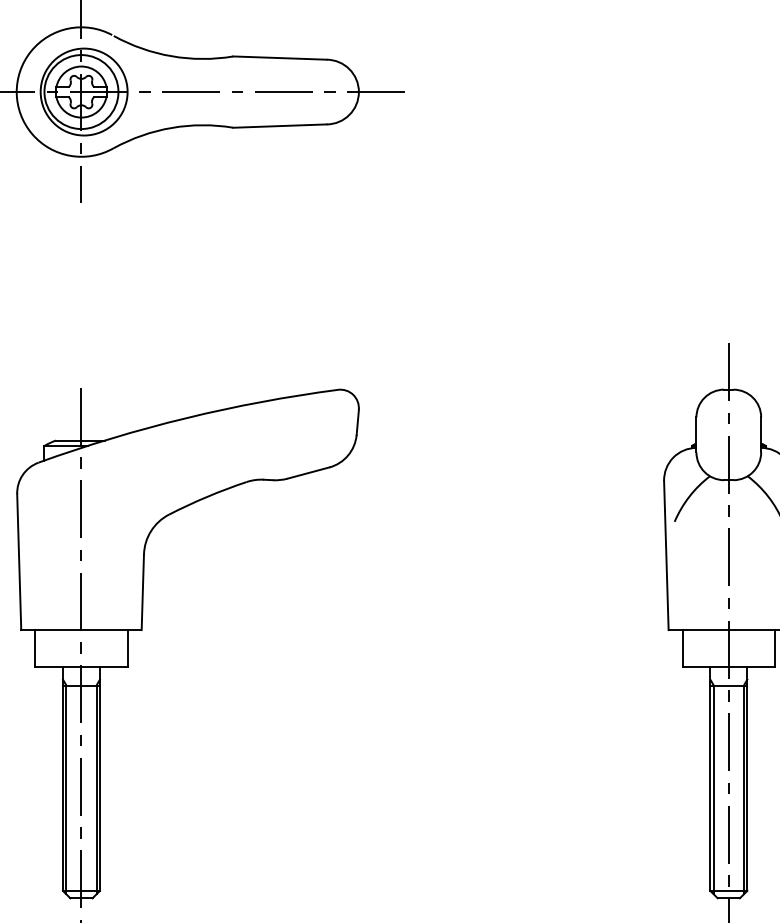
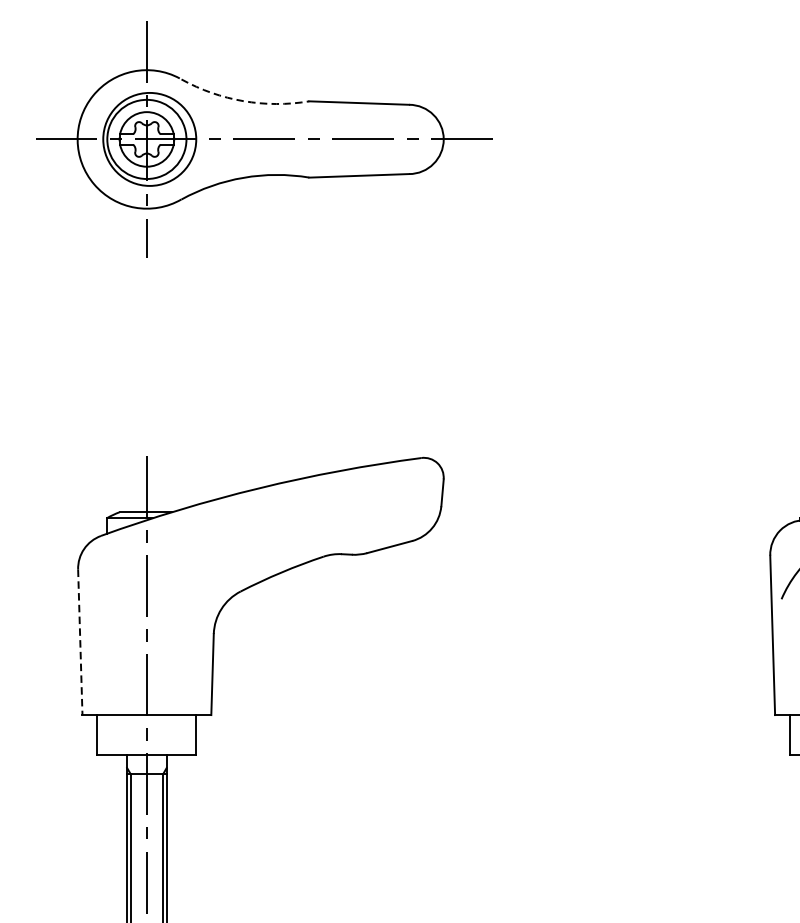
arc: (171, 56) -> (243, 101), solid -> dashed
line: (19, 562) -> (80, 642), solid -> dashed

